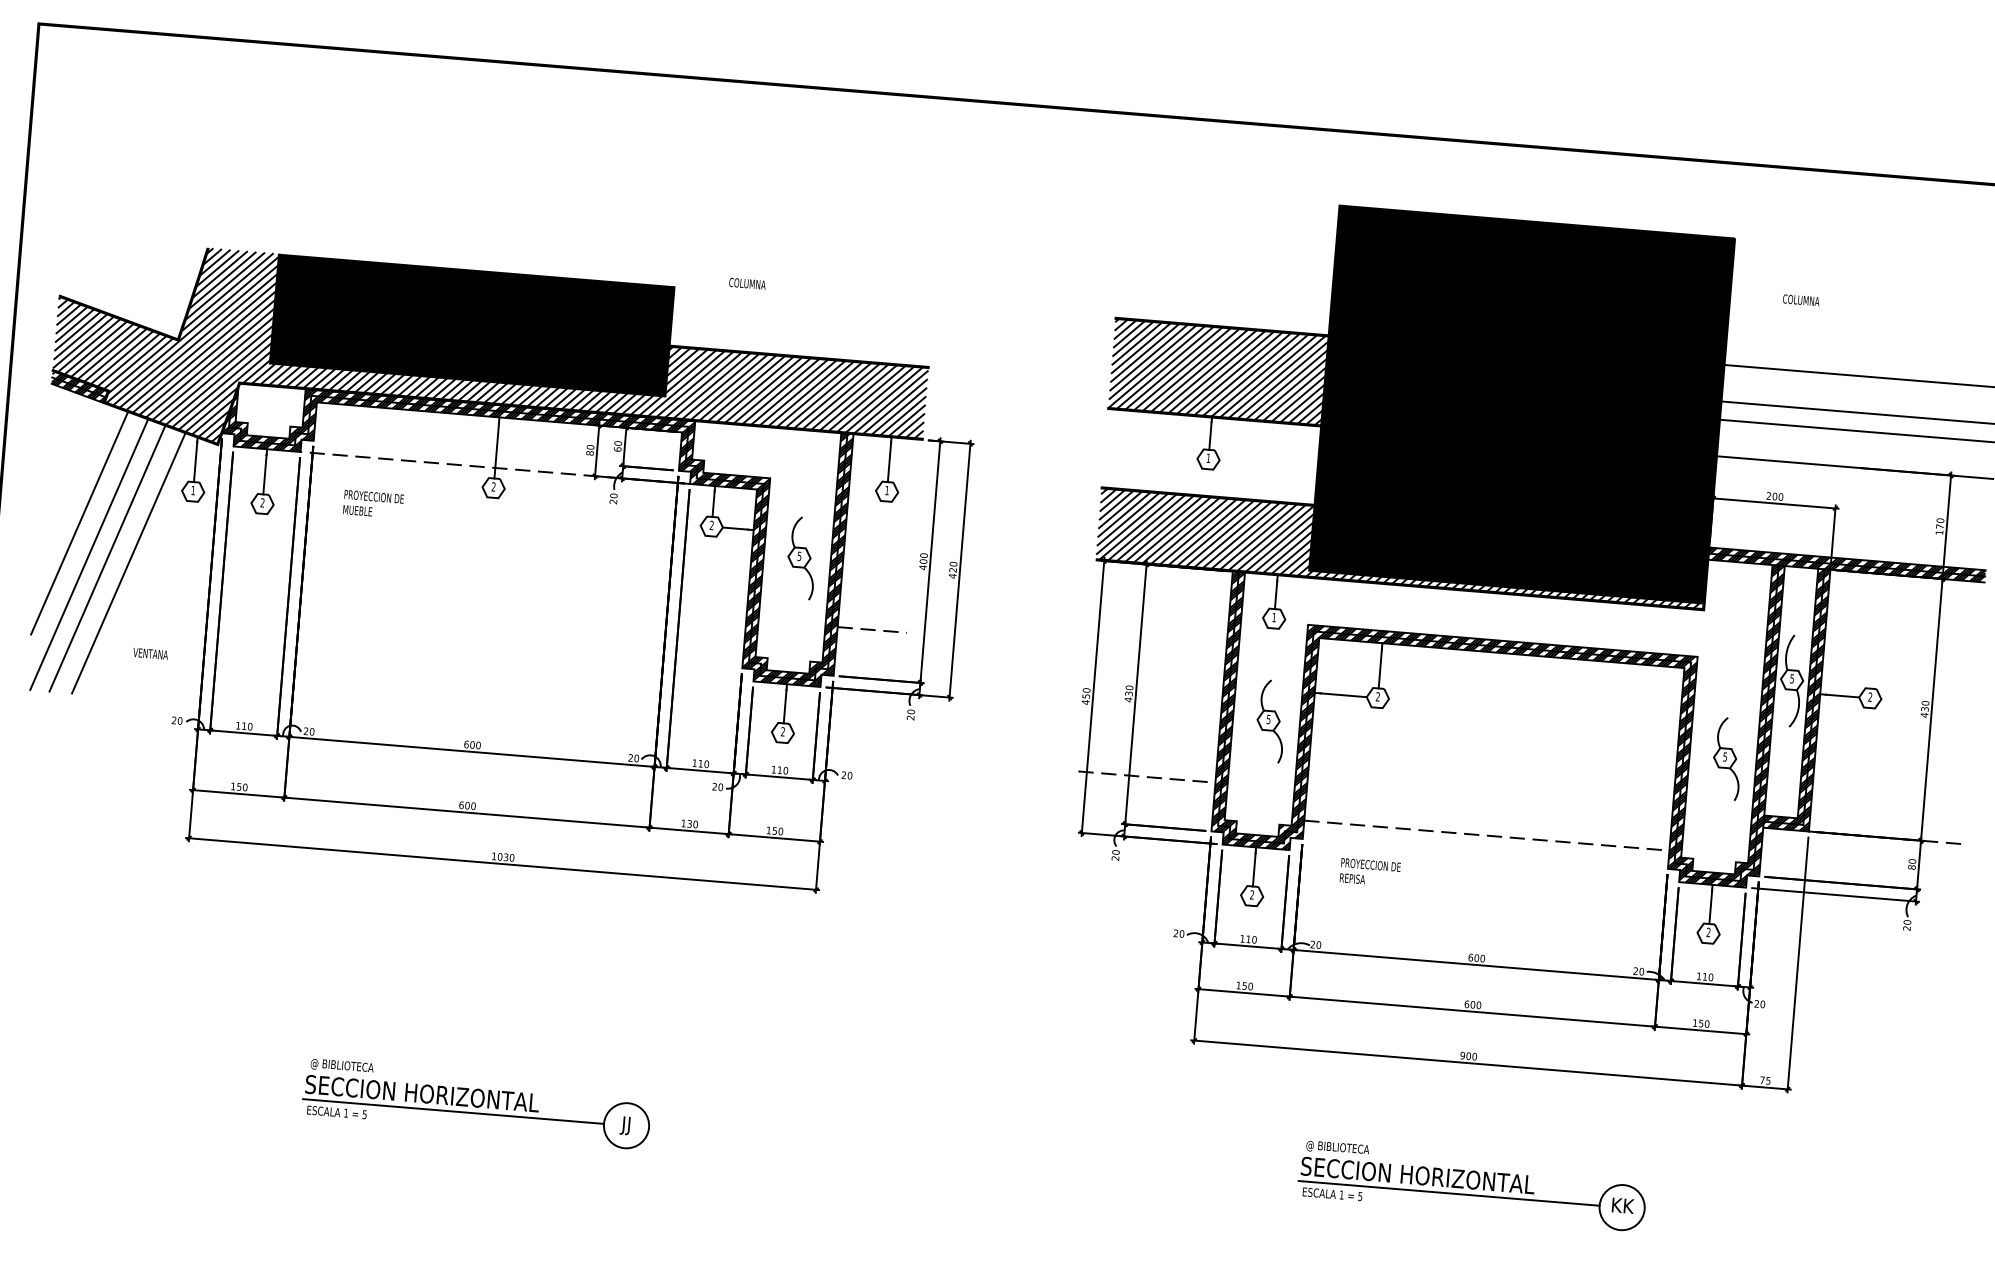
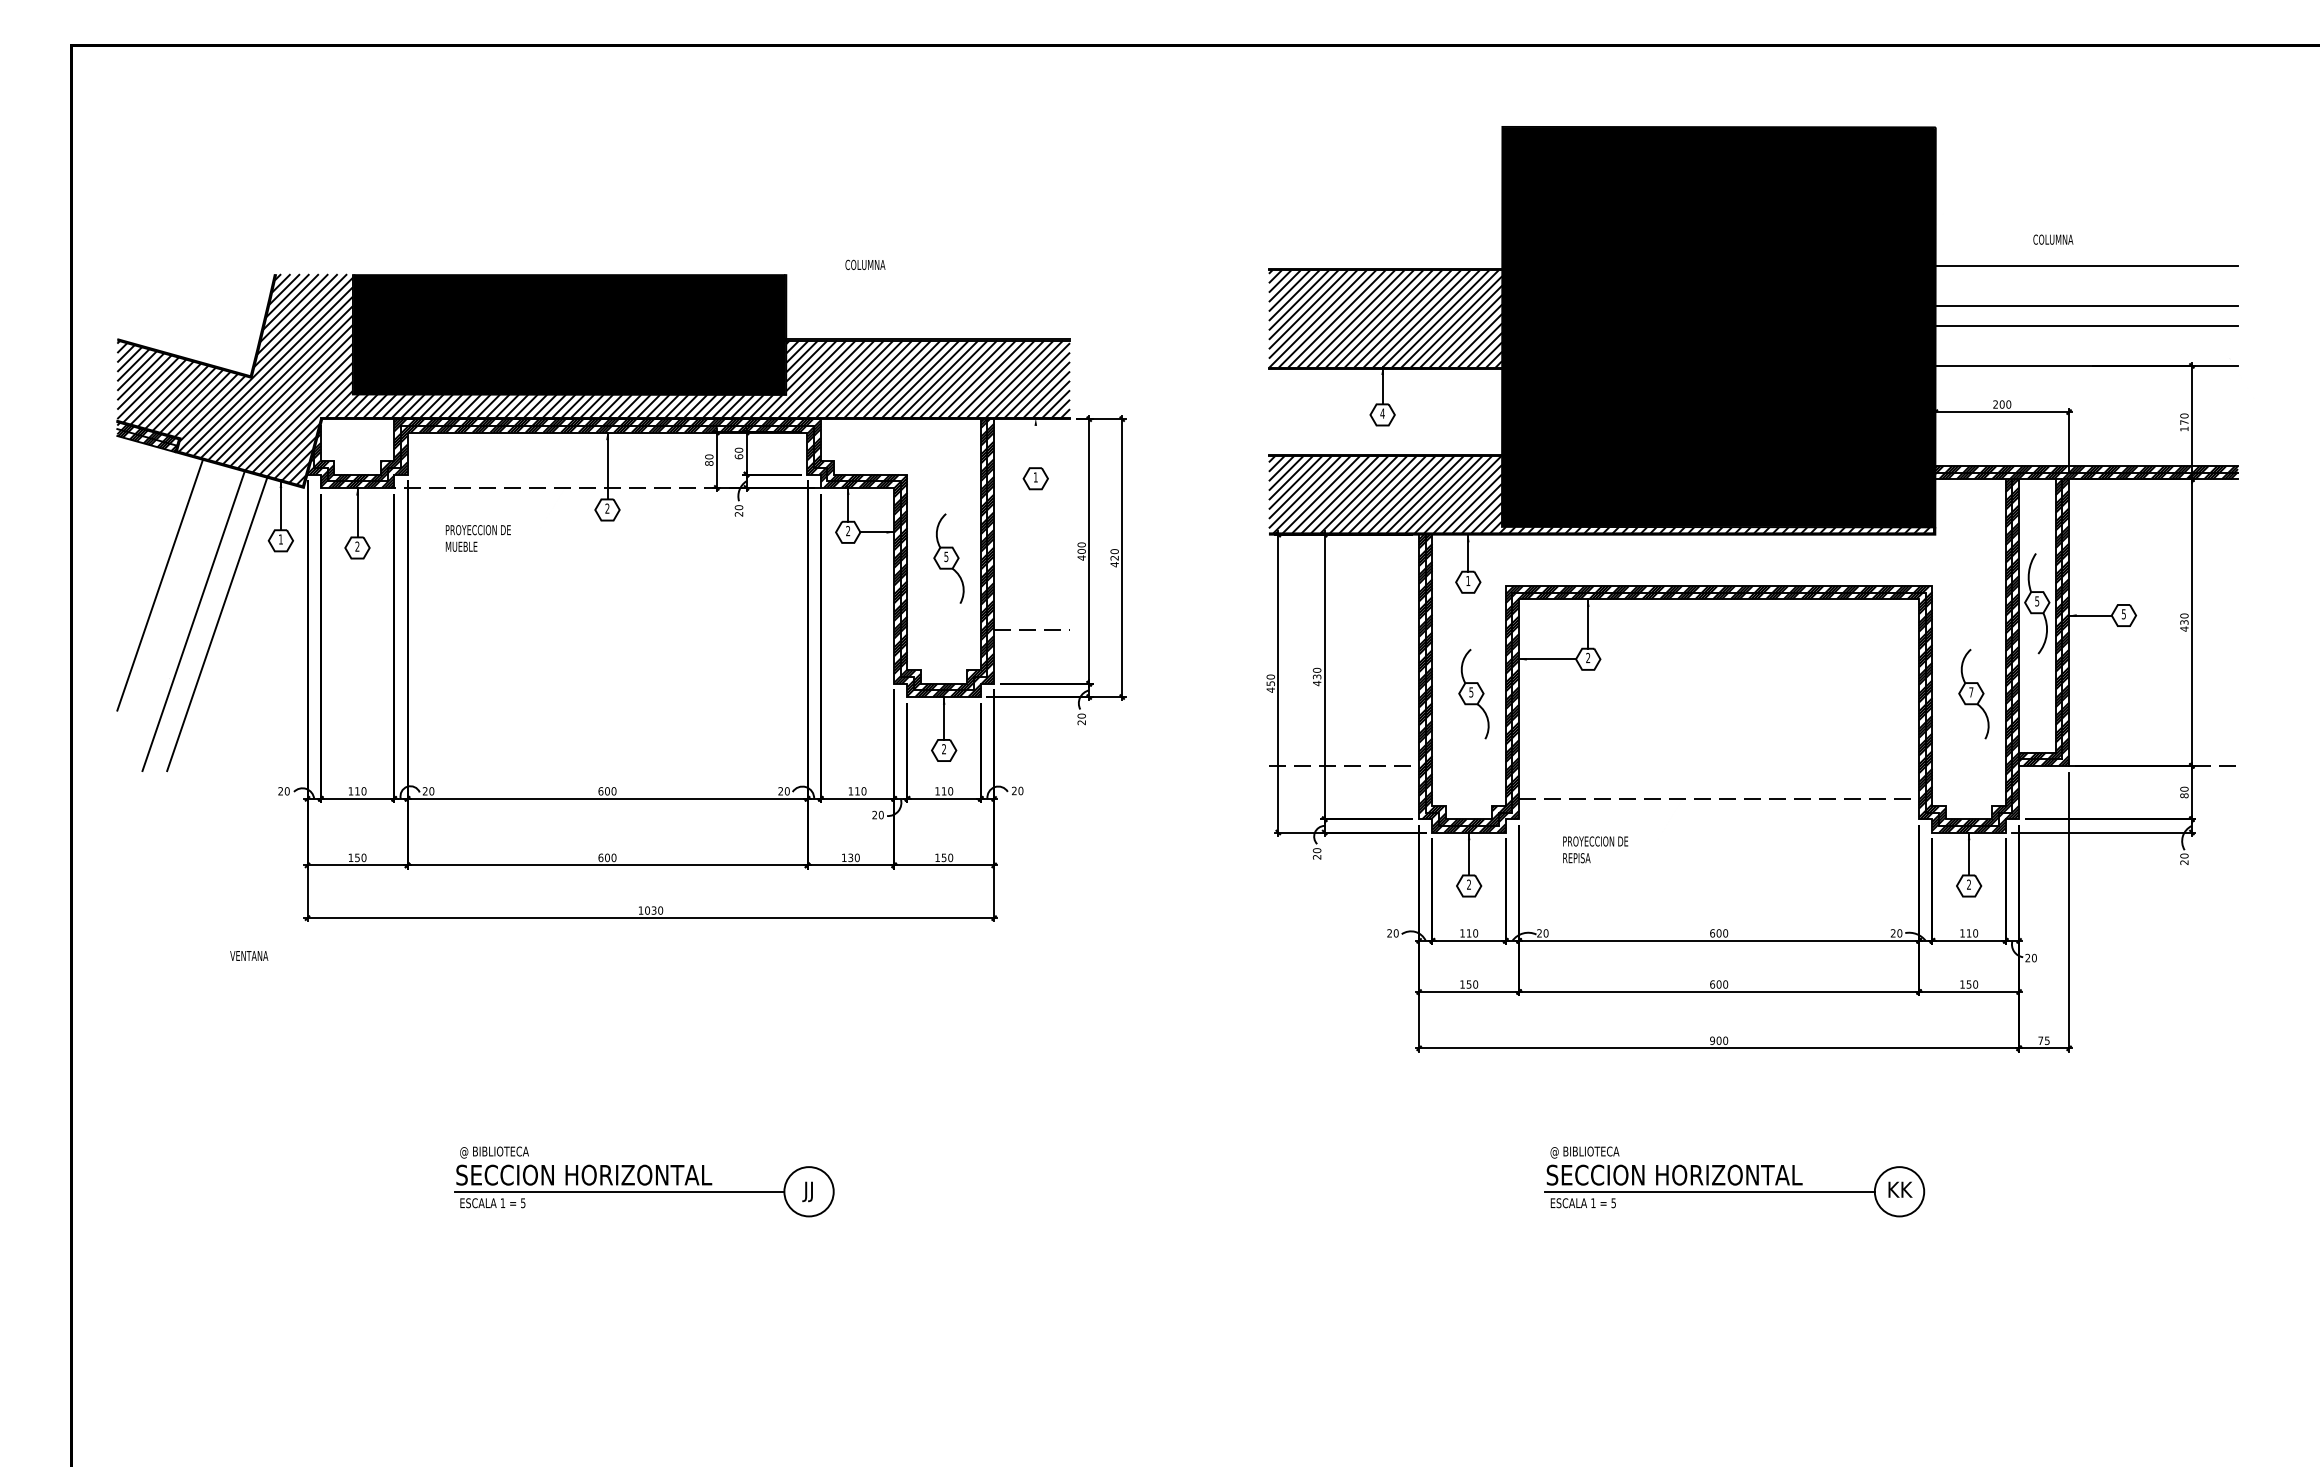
text: (1801, 300) -> (2053, 239), moved
text: (1208, 458) -> (1382, 413), 1 -> 4
line: (889, 459) -> (1035, 443), removed
line: (89, 554) -> (173, 618), removed
text: (150, 653) -> (249, 955), moved
text: (1869, 697) -> (2123, 614), 2 -> 5
text: (1725, 757) -> (1971, 692), 5 -> 7

